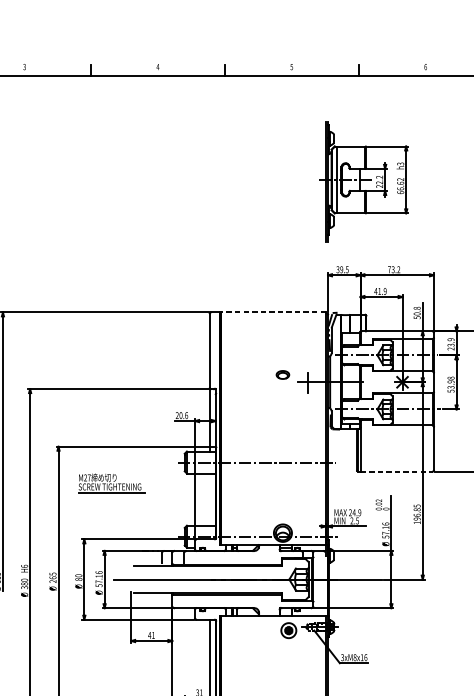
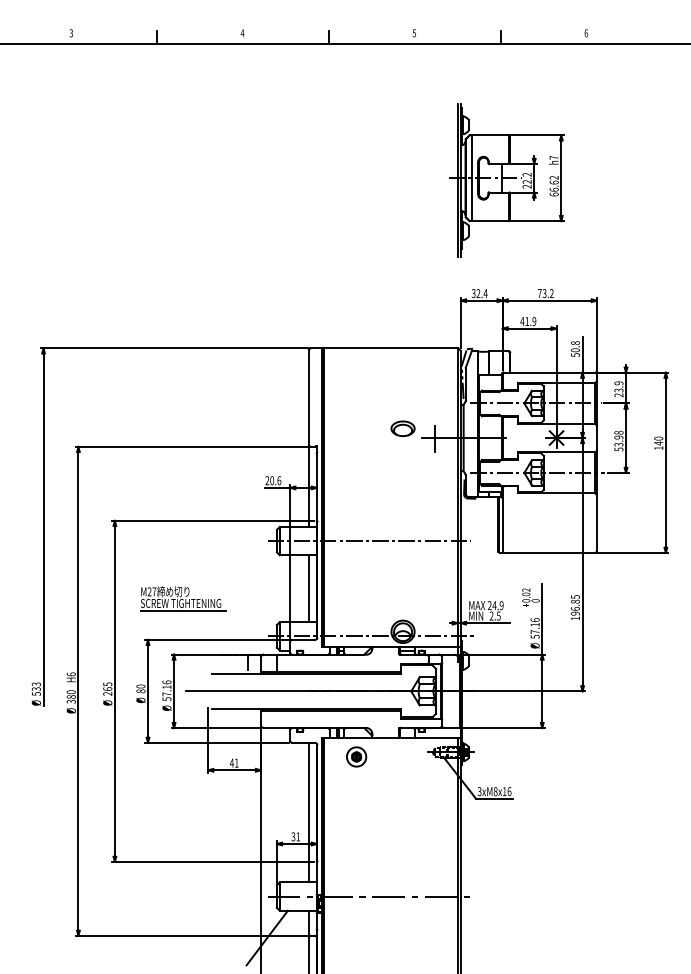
text: (400, 163) -> (553, 157), h3 -> h7
text: (344, 269) -> (481, 293), 39.5 -> 32.4
line: (273, 312) -> (390, 348), dashed -> solid
part: (282, 374) -> (402, 428), size x1.43
line: (397, 471) -> (549, 552), dashed -> solid
part: (111, 483) -> (183, 598), moved
line: (210, 499) -> (309, 588), added
part: (288, 630) -> (356, 756), moved

